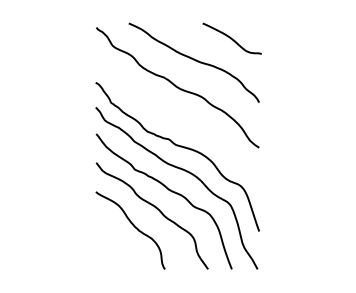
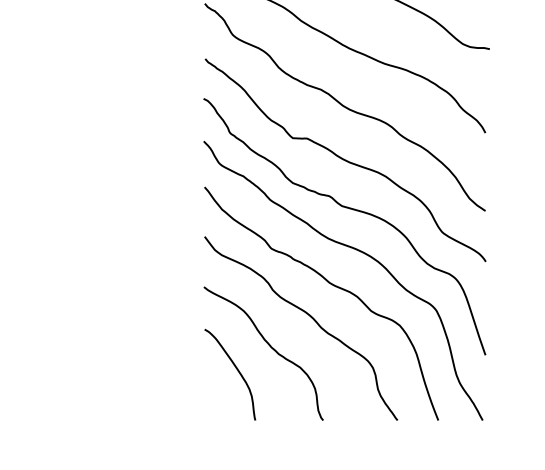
curve: (177, 118) -> (344, 160), added
curve: (114, 240) -> (235, 370), added

